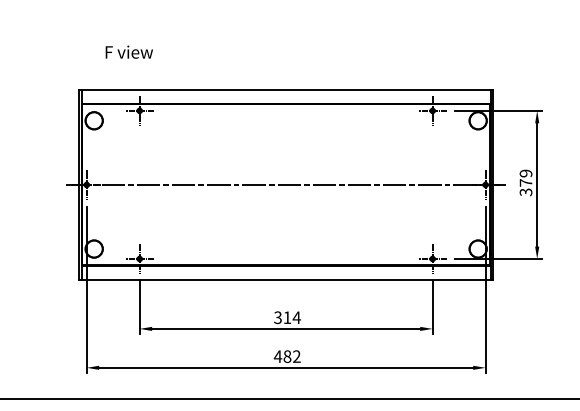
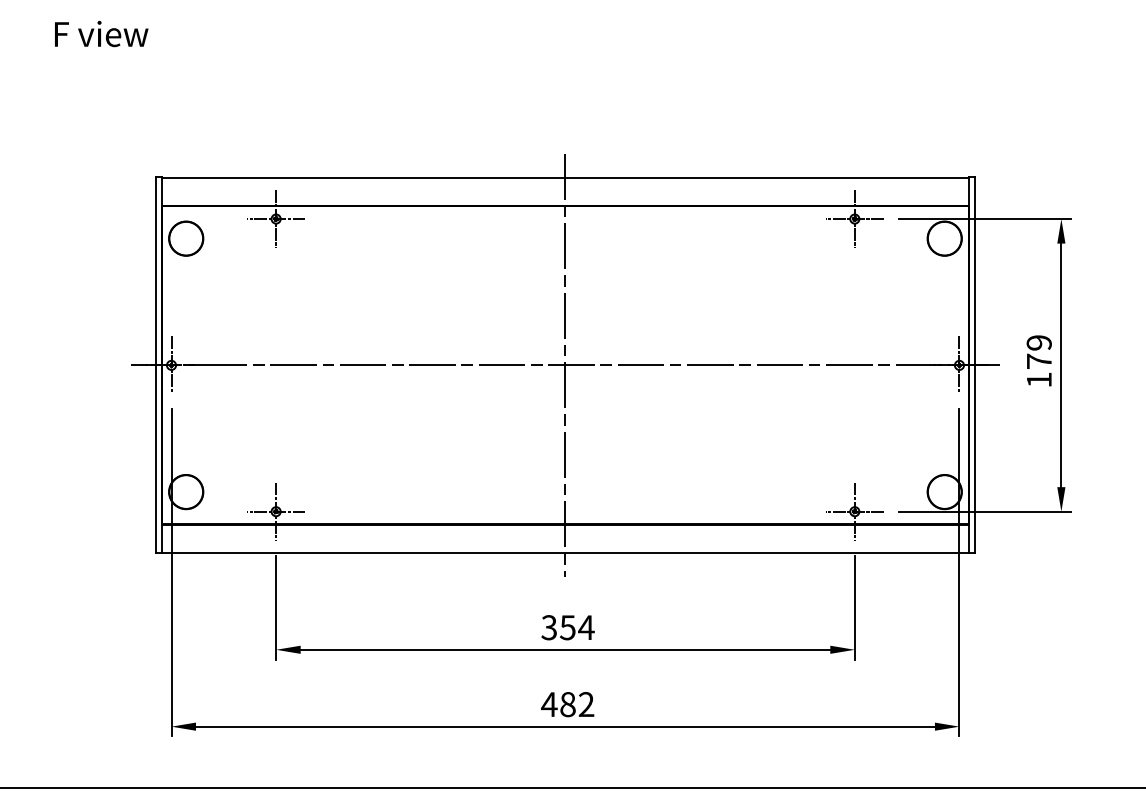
text: (128, 51) -> (99, 32), moved
line: (286, 184) -> (566, 364), added
text: (525, 192) -> (1038, 380), 379 -> 179
text: (287, 317) -> (568, 627), 314 -> 354

